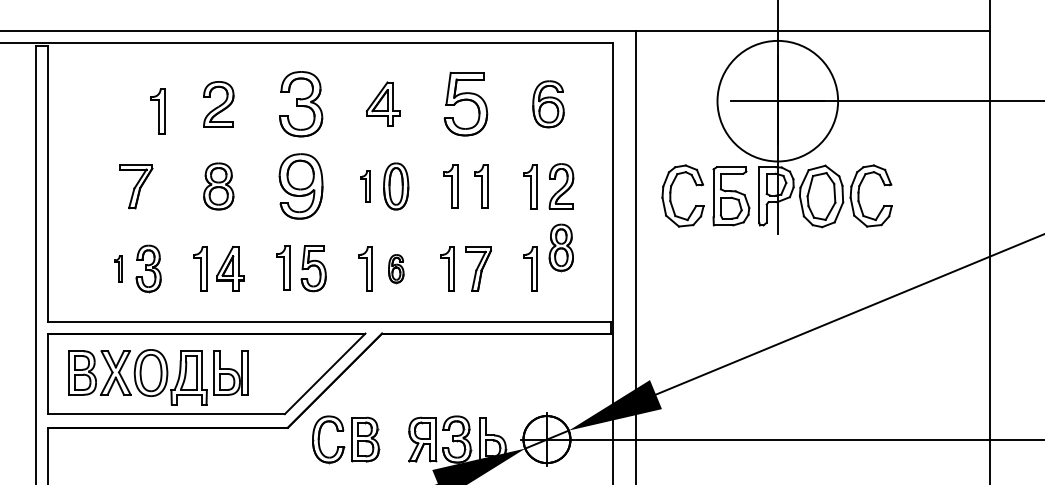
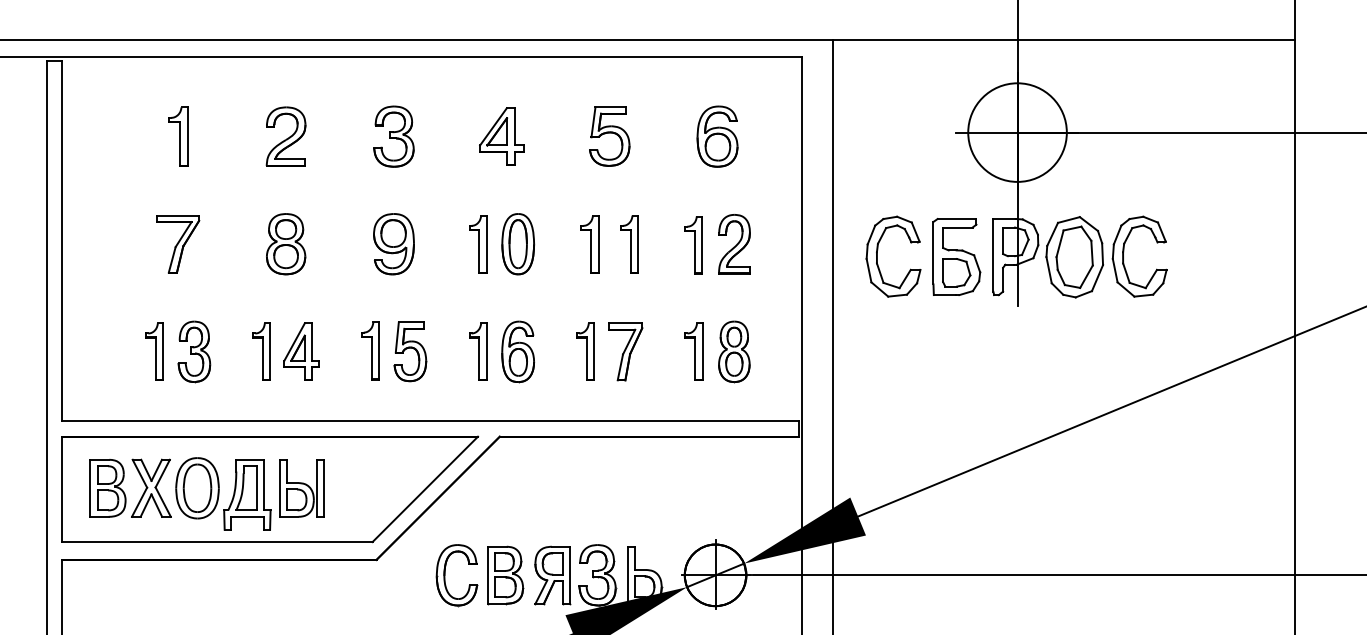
circle: (777, 100) -> (1017, 131), size x0.62
part: (301, 104) -> (394, 136), size x0.71
part: (466, 104) -> (610, 136), size x0.71
part: (157, 111) -> (177, 136), moved
part: (301, 186) -> (394, 244), size x0.71
part: (365, 186) -> (478, 244), size x1.43
part: (560, 247) -> (733, 351), moved
part: (118, 268) -> (154, 351), size x1.67
part: (396, 268) -> (518, 351), size x1.67
part: (346, 439) -> (480, 575), moved

